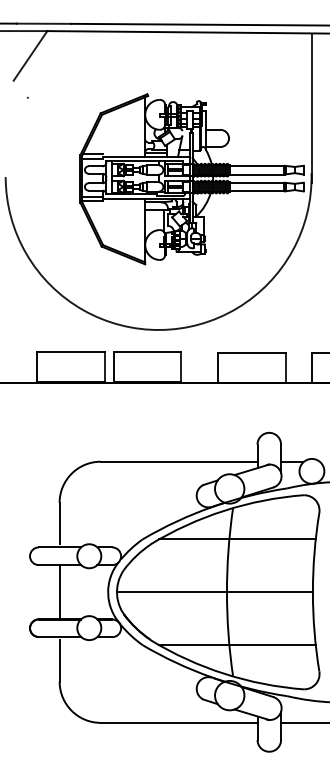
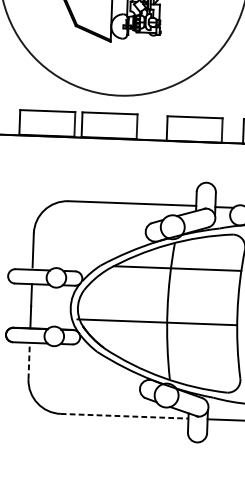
line: (214, 592) -> (156, 322), moved
line: (237, 645) -> (174, 354), removed
line: (59, 660) -> (29, 361), solid -> dashed
line: (179, 722) -> (124, 415), solid -> dashed

